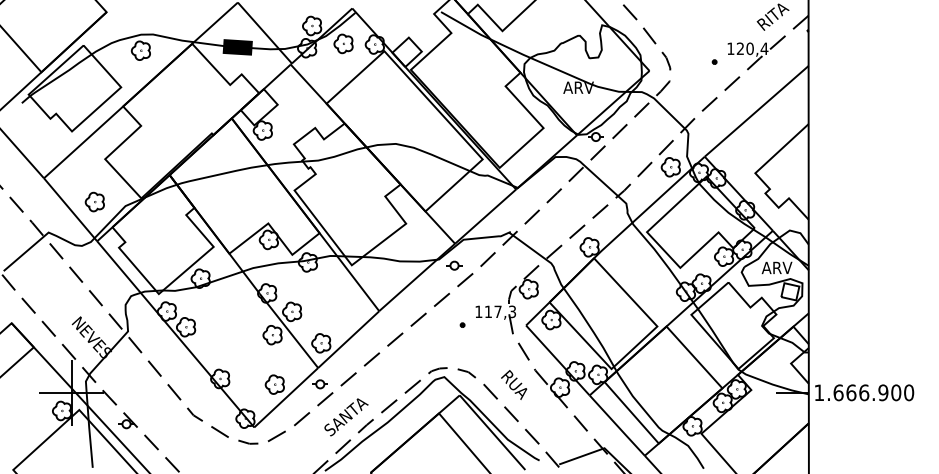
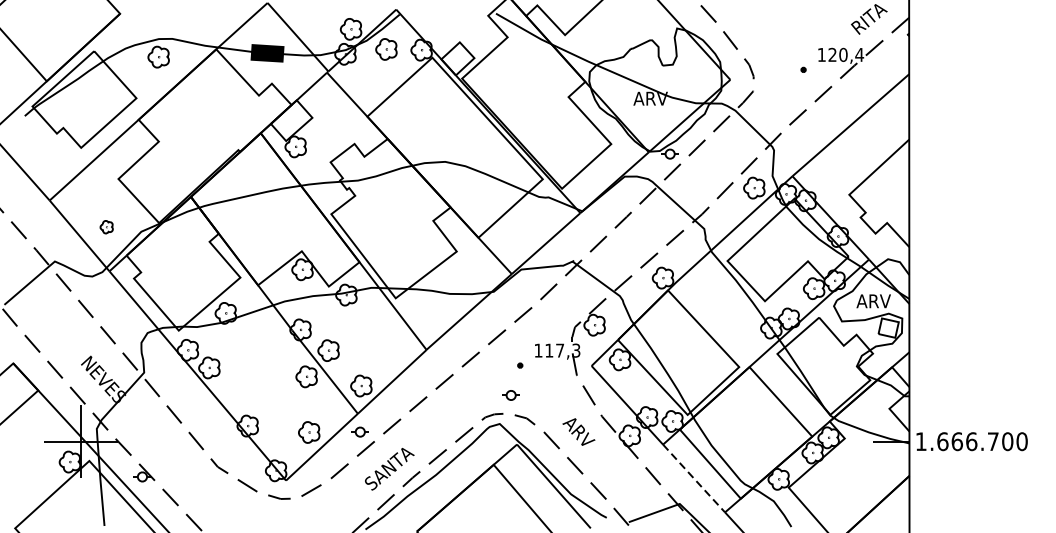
part: (94, 201) -> (106, 226), size x0.6
part: (454, 265) -> (511, 395), moved
text: (514, 384) -> (578, 432), RUA -> ARV
text: (883, 392) -> (993, 441), 1.666.900 -> 1.666.700
line: (617, 426) -> (694, 479), solid -> dashed

